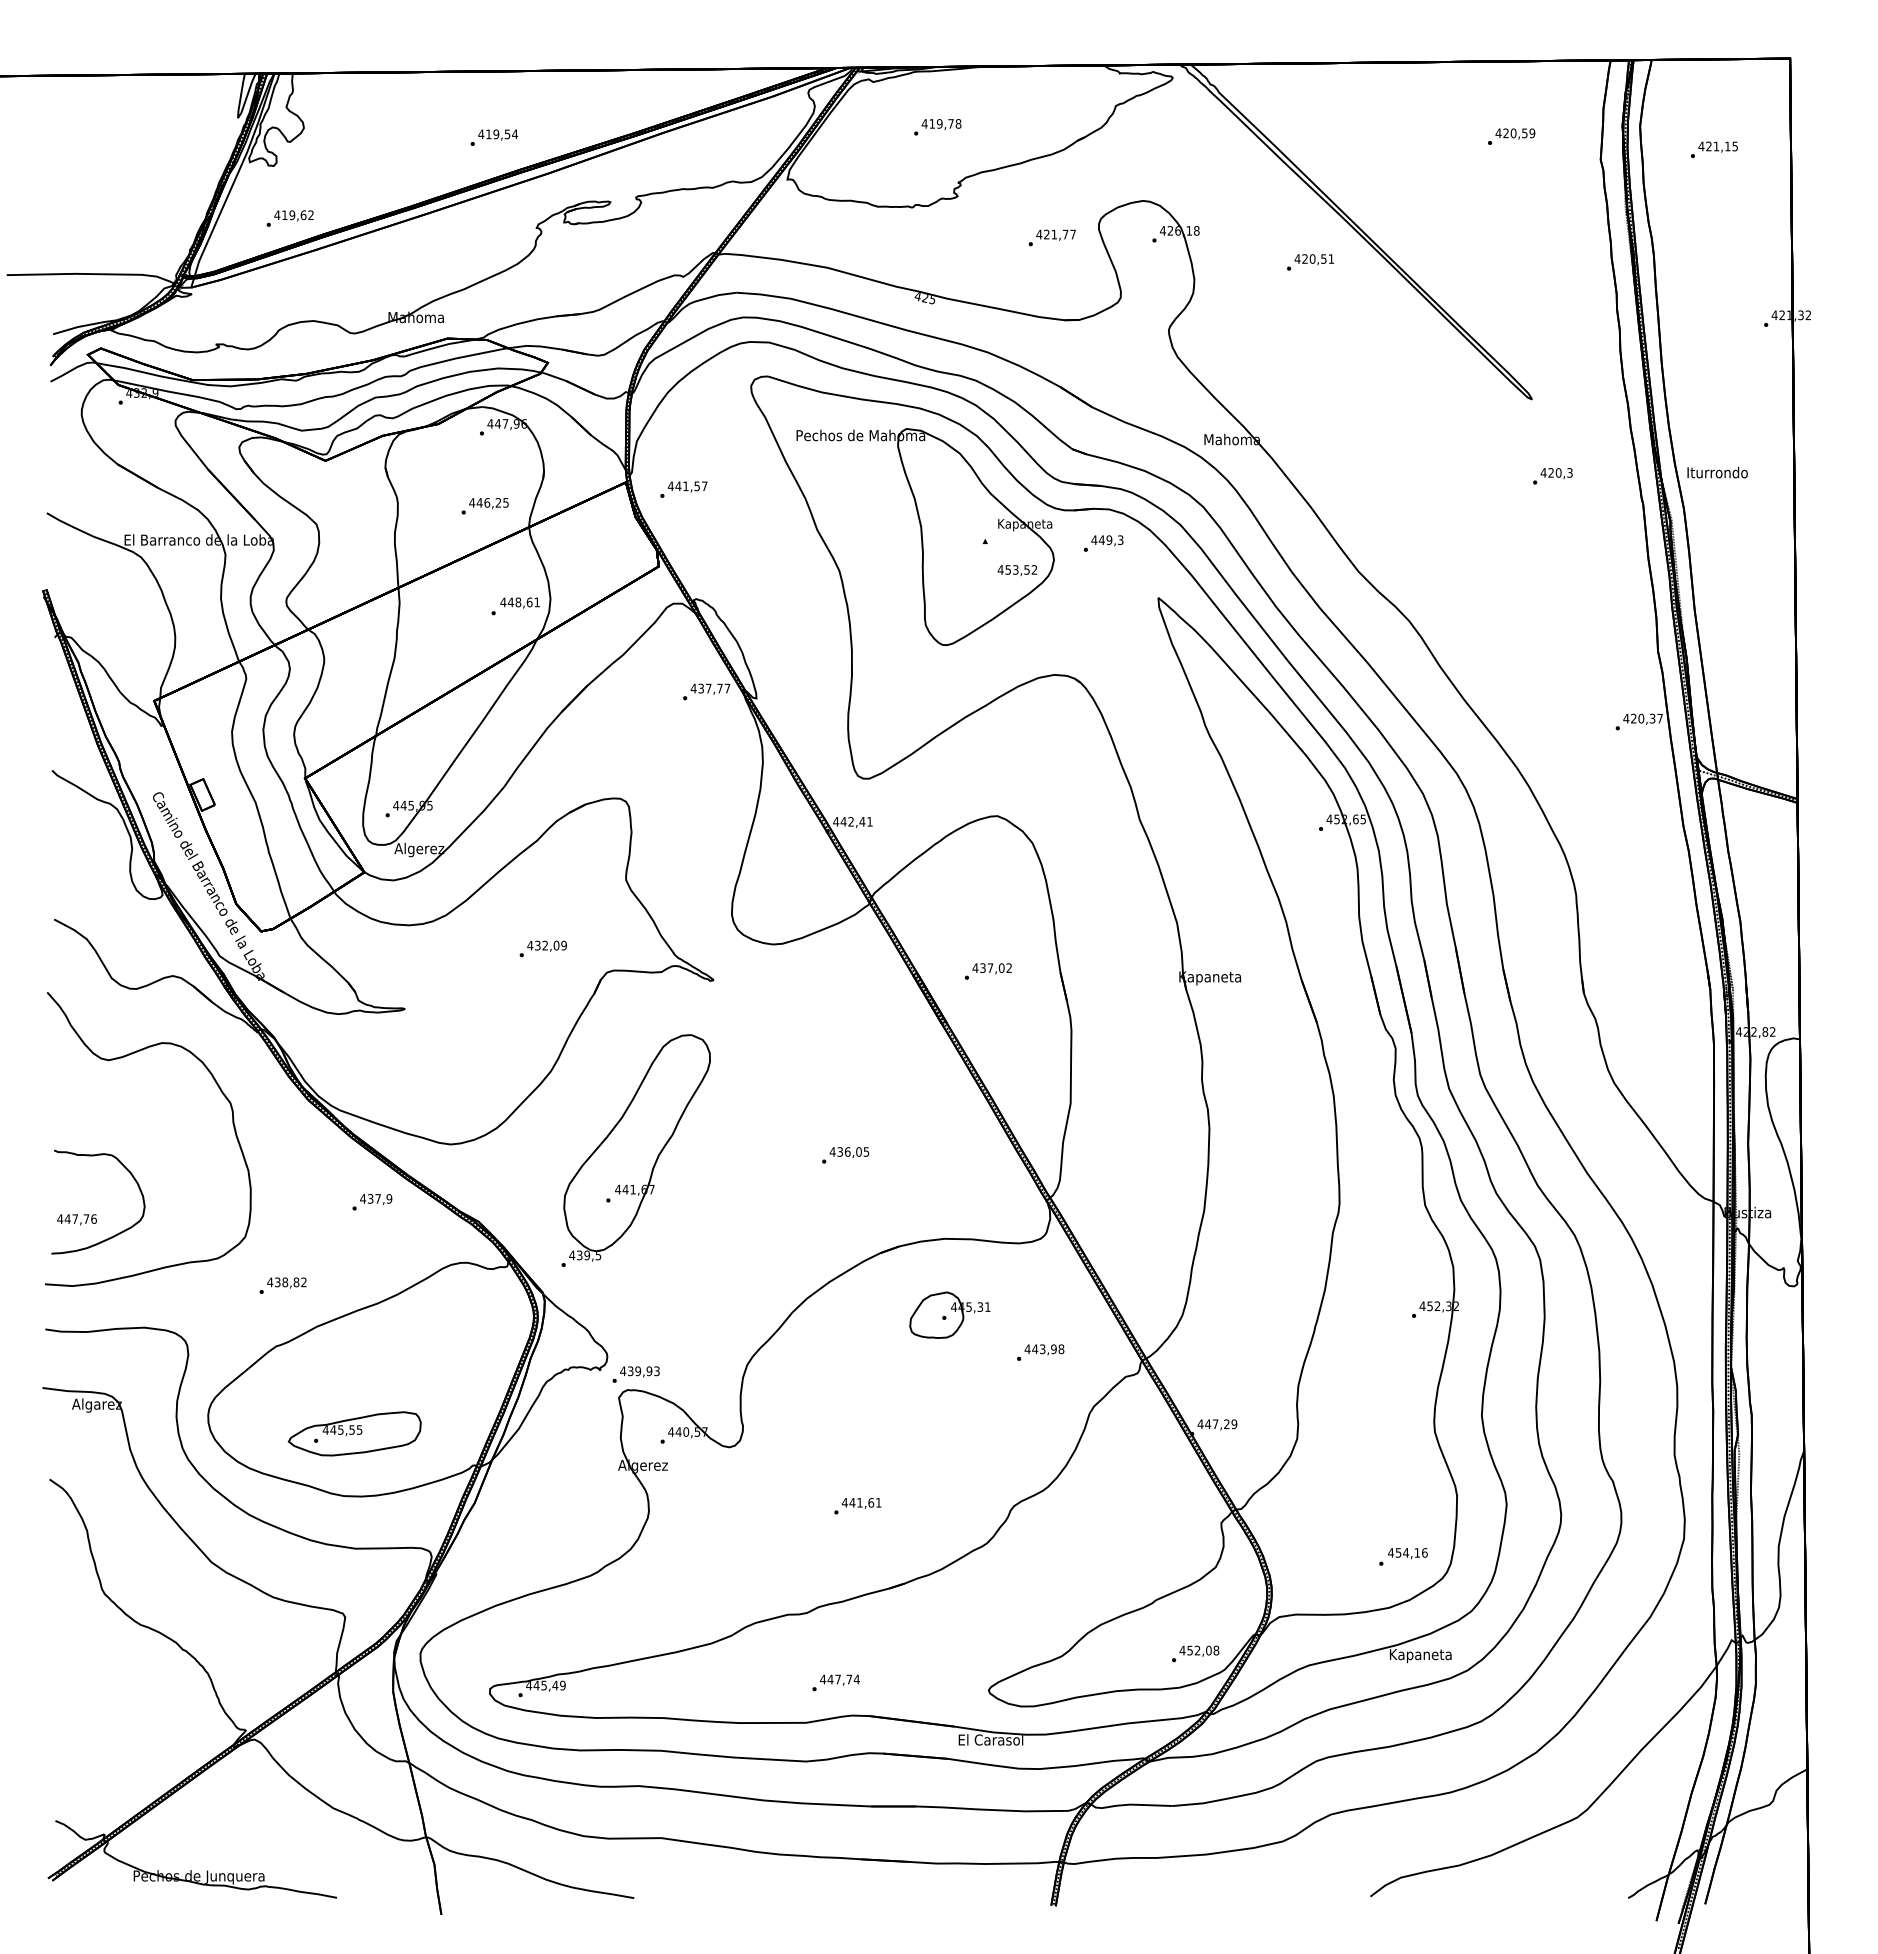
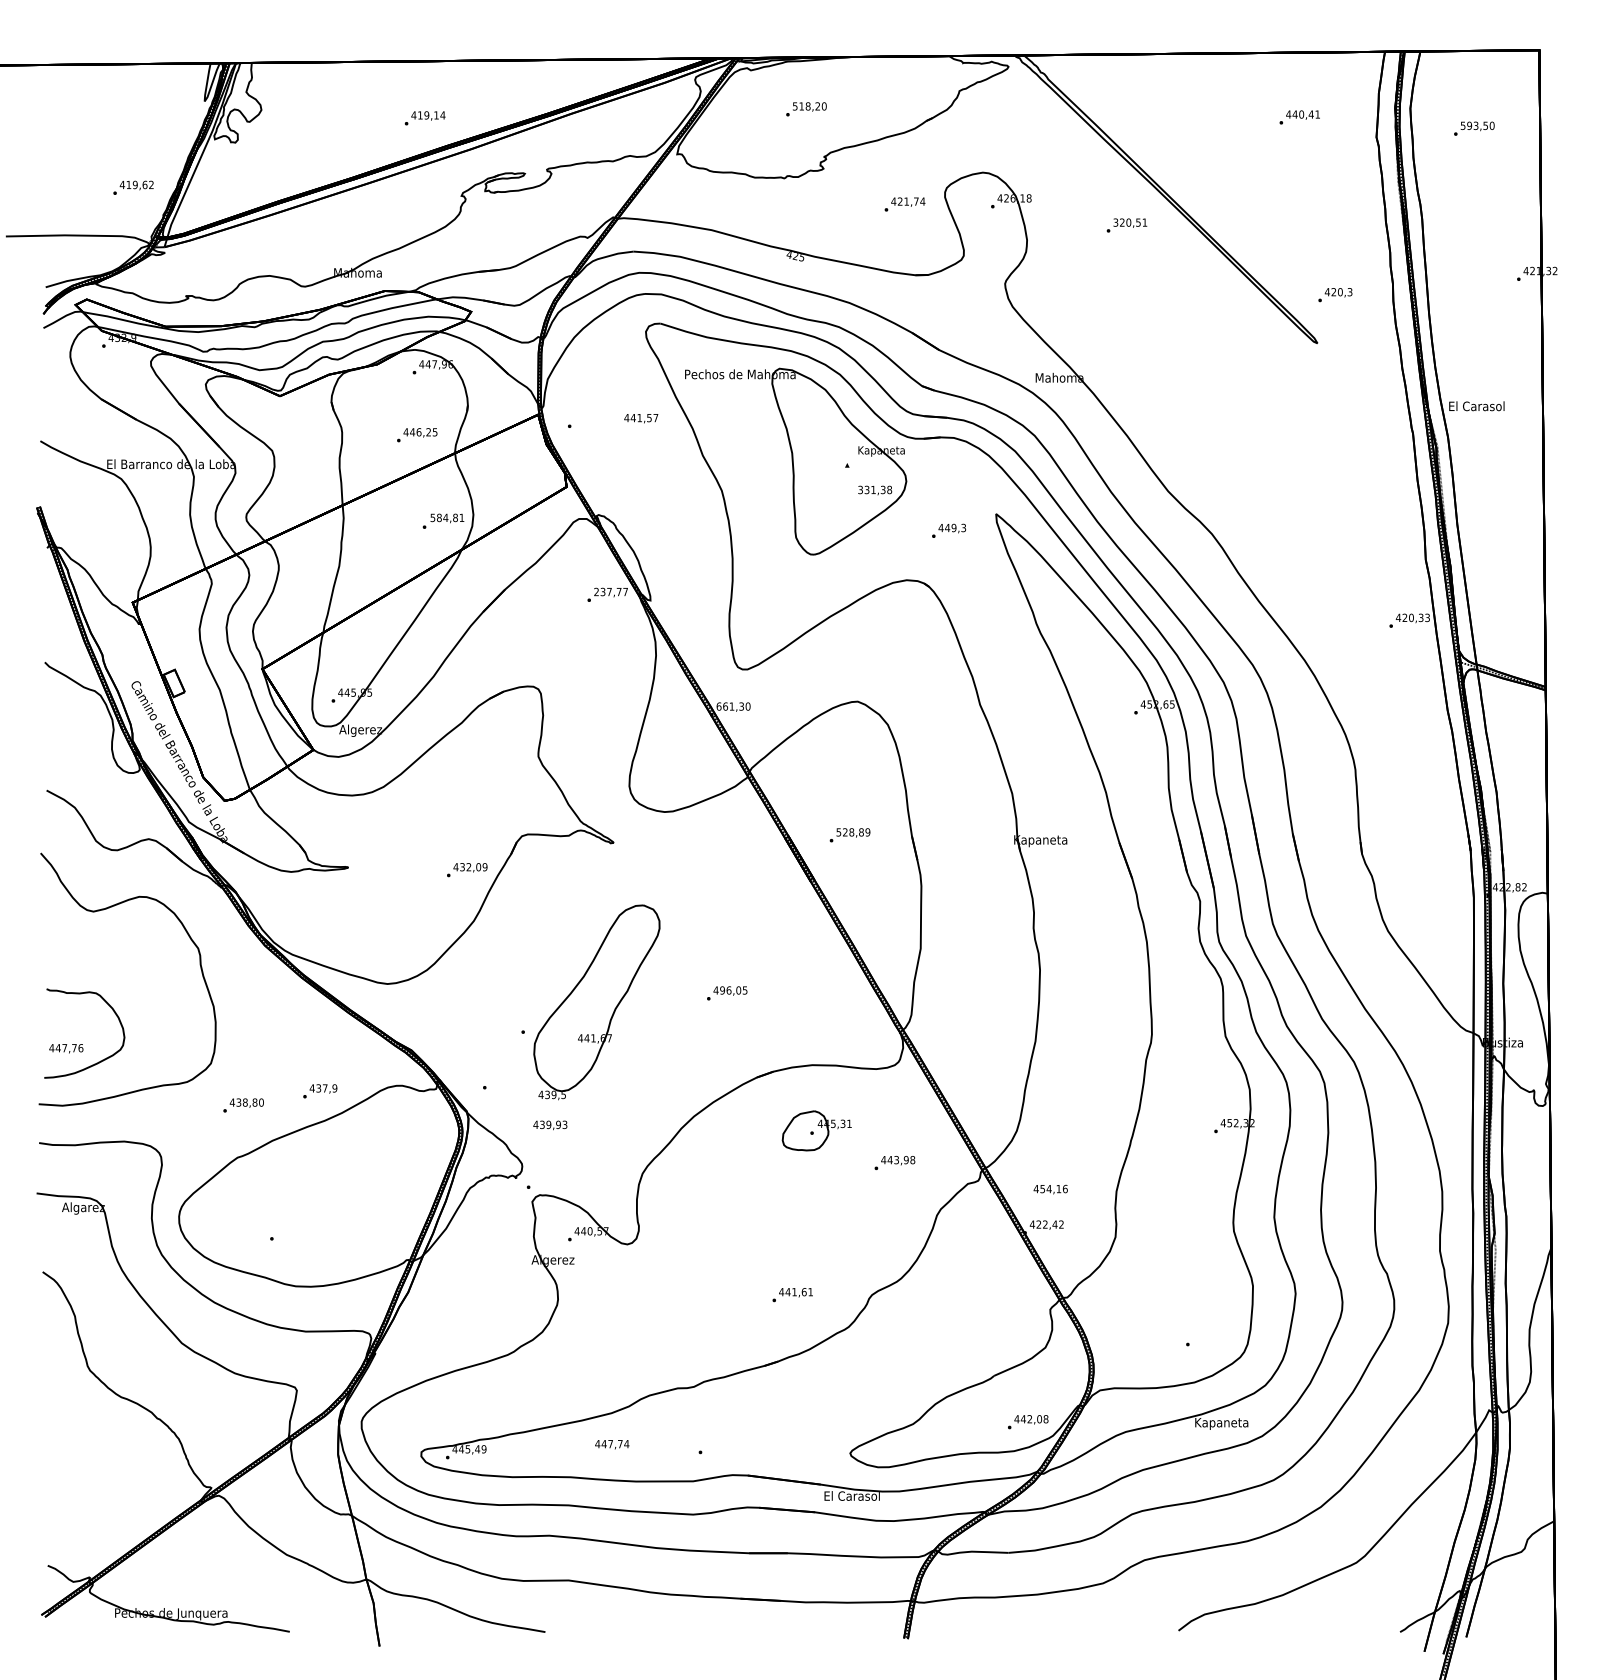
text: (941, 123) -> (809, 106), 419,78 -> 518,20
text: (1519, 133) -> (1306, 114), 420,59 -> 440,41
text: (507, 134) -> (436, 115), 419,54 -> 419,14
text: (1718, 146) -> (1477, 125), 421,15 -> 593,50
text: (289, 218) -> (132, 187), moved
text: (1073, 234) -> (923, 201), 421,77 -> 421,74
text: (1297, 258) -> (1115, 222), 420,51 -> 320,51
text: (1717, 472) -> (1476, 406), Iturrondo -> El Carasol
text: (1552, 476) -> (1335, 295), moved
text: (687, 486) -> (641, 418), moved
text: (1103, 543) -> (948, 530), moved
text: (1017, 569) -> (875, 489), 453,52 -> 331,38
text: (516, 602) -> (444, 517), 448,61 -> 584,81
text: (693, 688) -> (596, 591), 437,77 -> 237,77
text: (1659, 718) -> (1427, 617), 420,37 -> 420,33
text: (852, 821) -> (733, 706), 442,41 -> 661,30
text: (542, 948) -> (466, 869), moved
text: (992, 968) -> (853, 832), 437,02 -> 528,89
part: (636, 1147) -> (596, 1002), moved
text: (840, 1151) -> (722, 990), 436,05 -> 496,05
text: (372, 1202) -> (320, 1091), moved
text: (303, 1282) -> (261, 1102), 438,82 -> 438,80
text: (639, 1371) -> (549, 1125), moved
text: (1221, 1424) -> (1050, 1224), 447,29 -> 422,42
part: (354, 1433) -> (304, 1232), removed
text: (857, 1506) -> (792, 1295), moved
text: (1407, 1553) -> (1050, 1189), moved
text: (1190, 1650) -> (1023, 1419), 452,08 -> 442,08
text: (839, 1679) -> (611, 1444), moved

